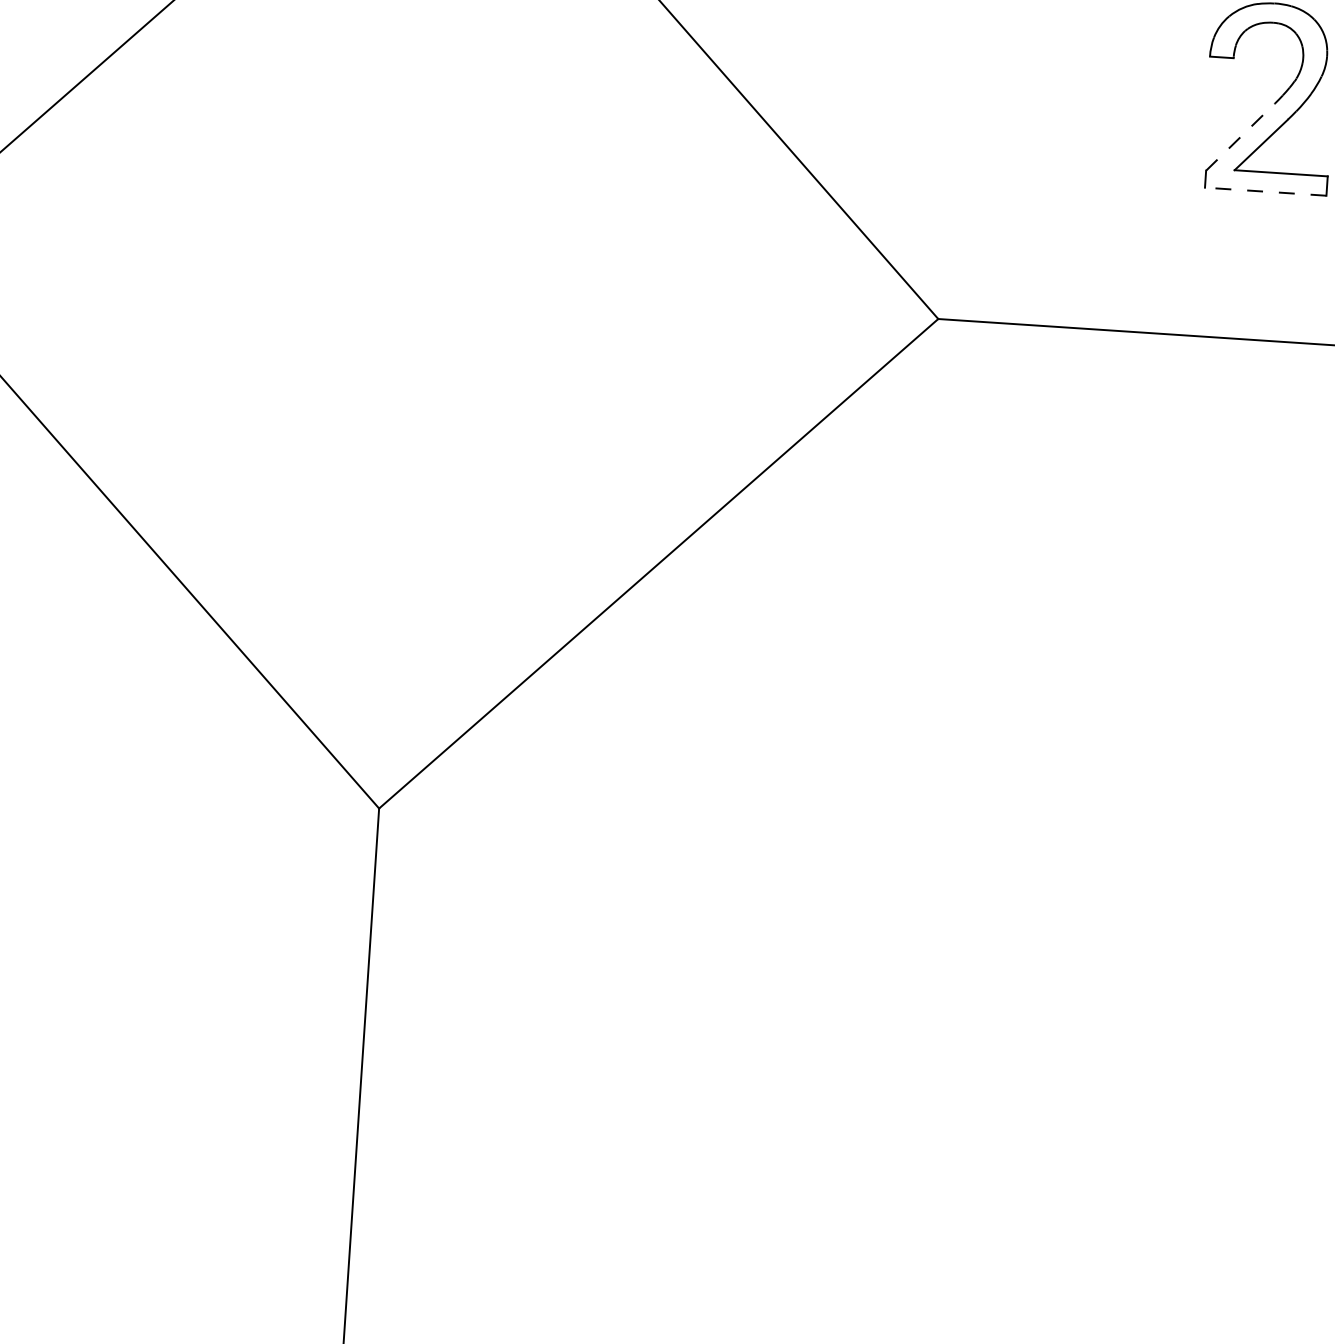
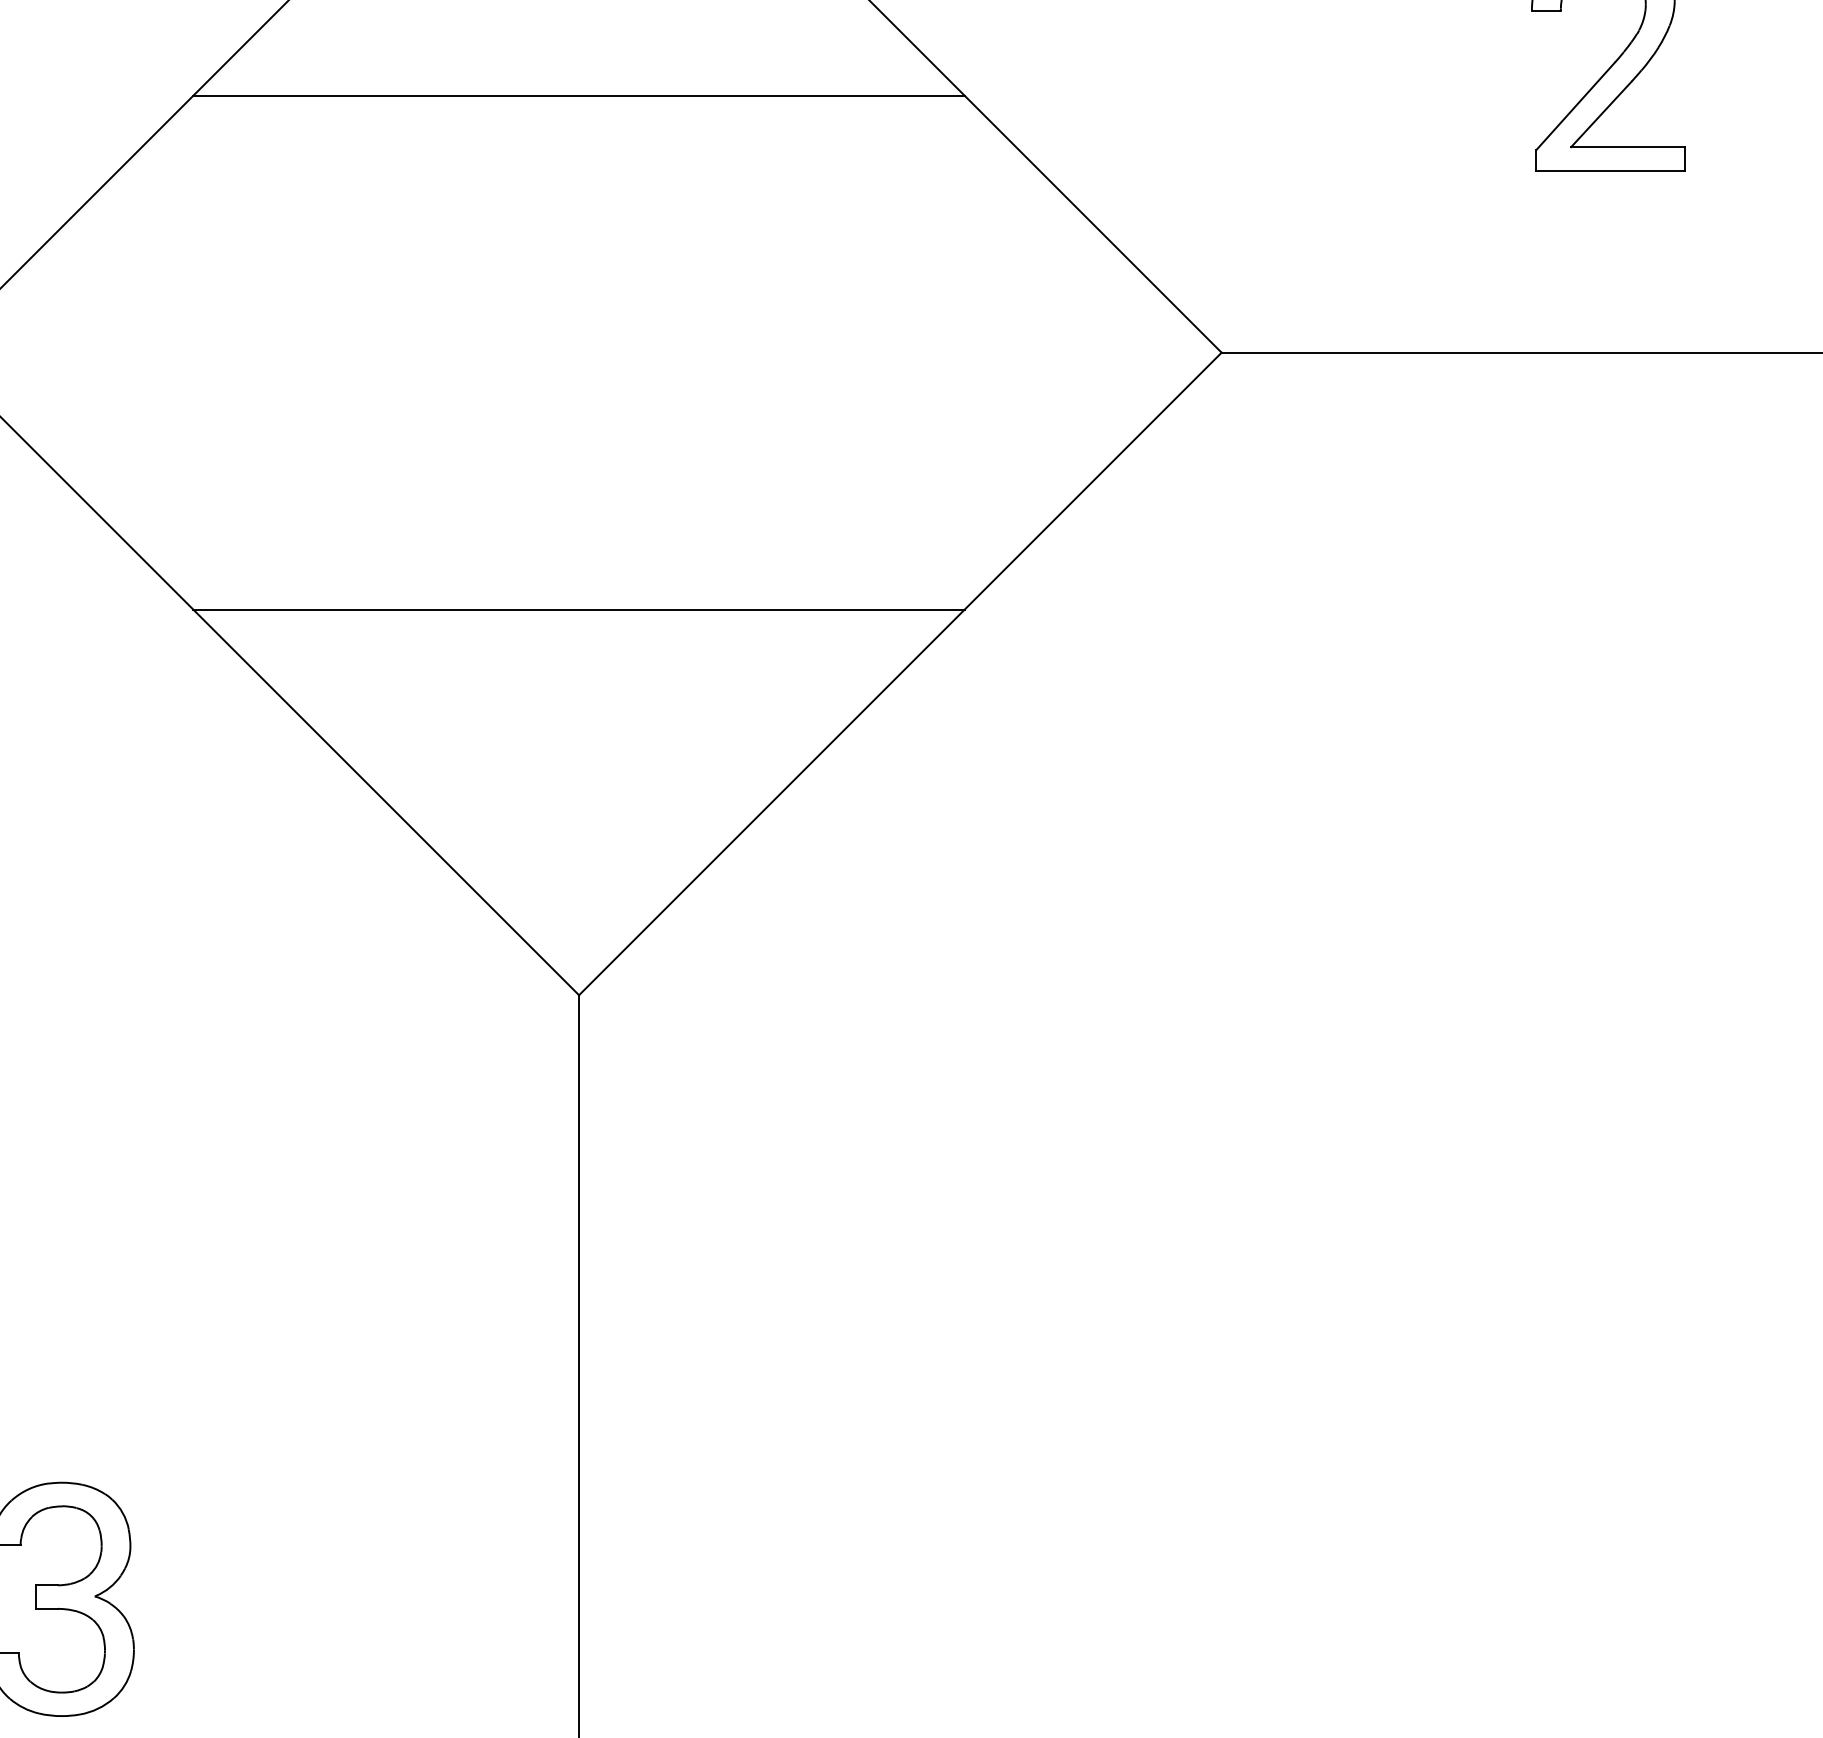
line: (427, 74) -> (578, 95), added
line: (1240, 137) -> (1575, 106), dashed -> solid
line: (1265, 191) -> (1610, 170), dashed -> solid
line: (399, 493) -> (578, 609), added

